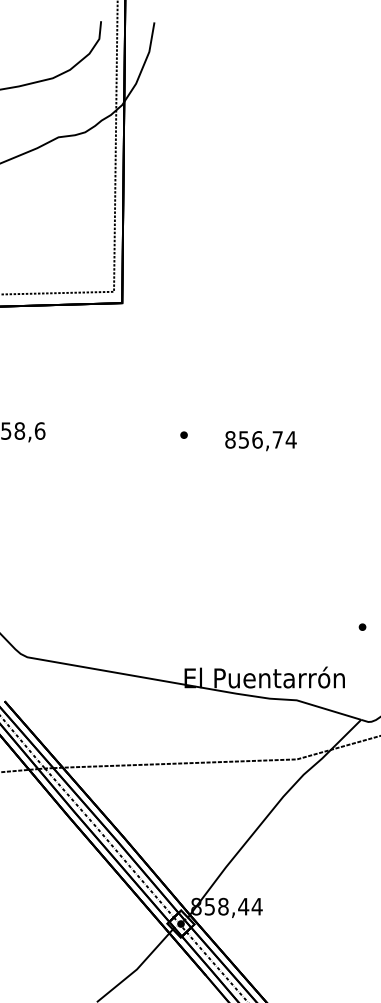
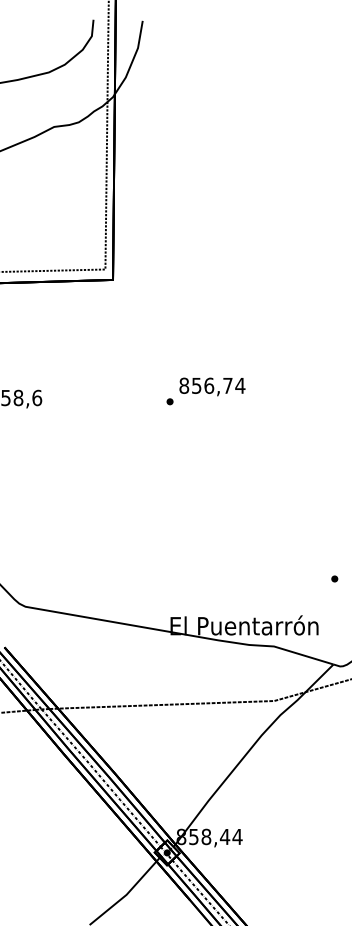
text: (260, 441) -> (211, 387), moved

